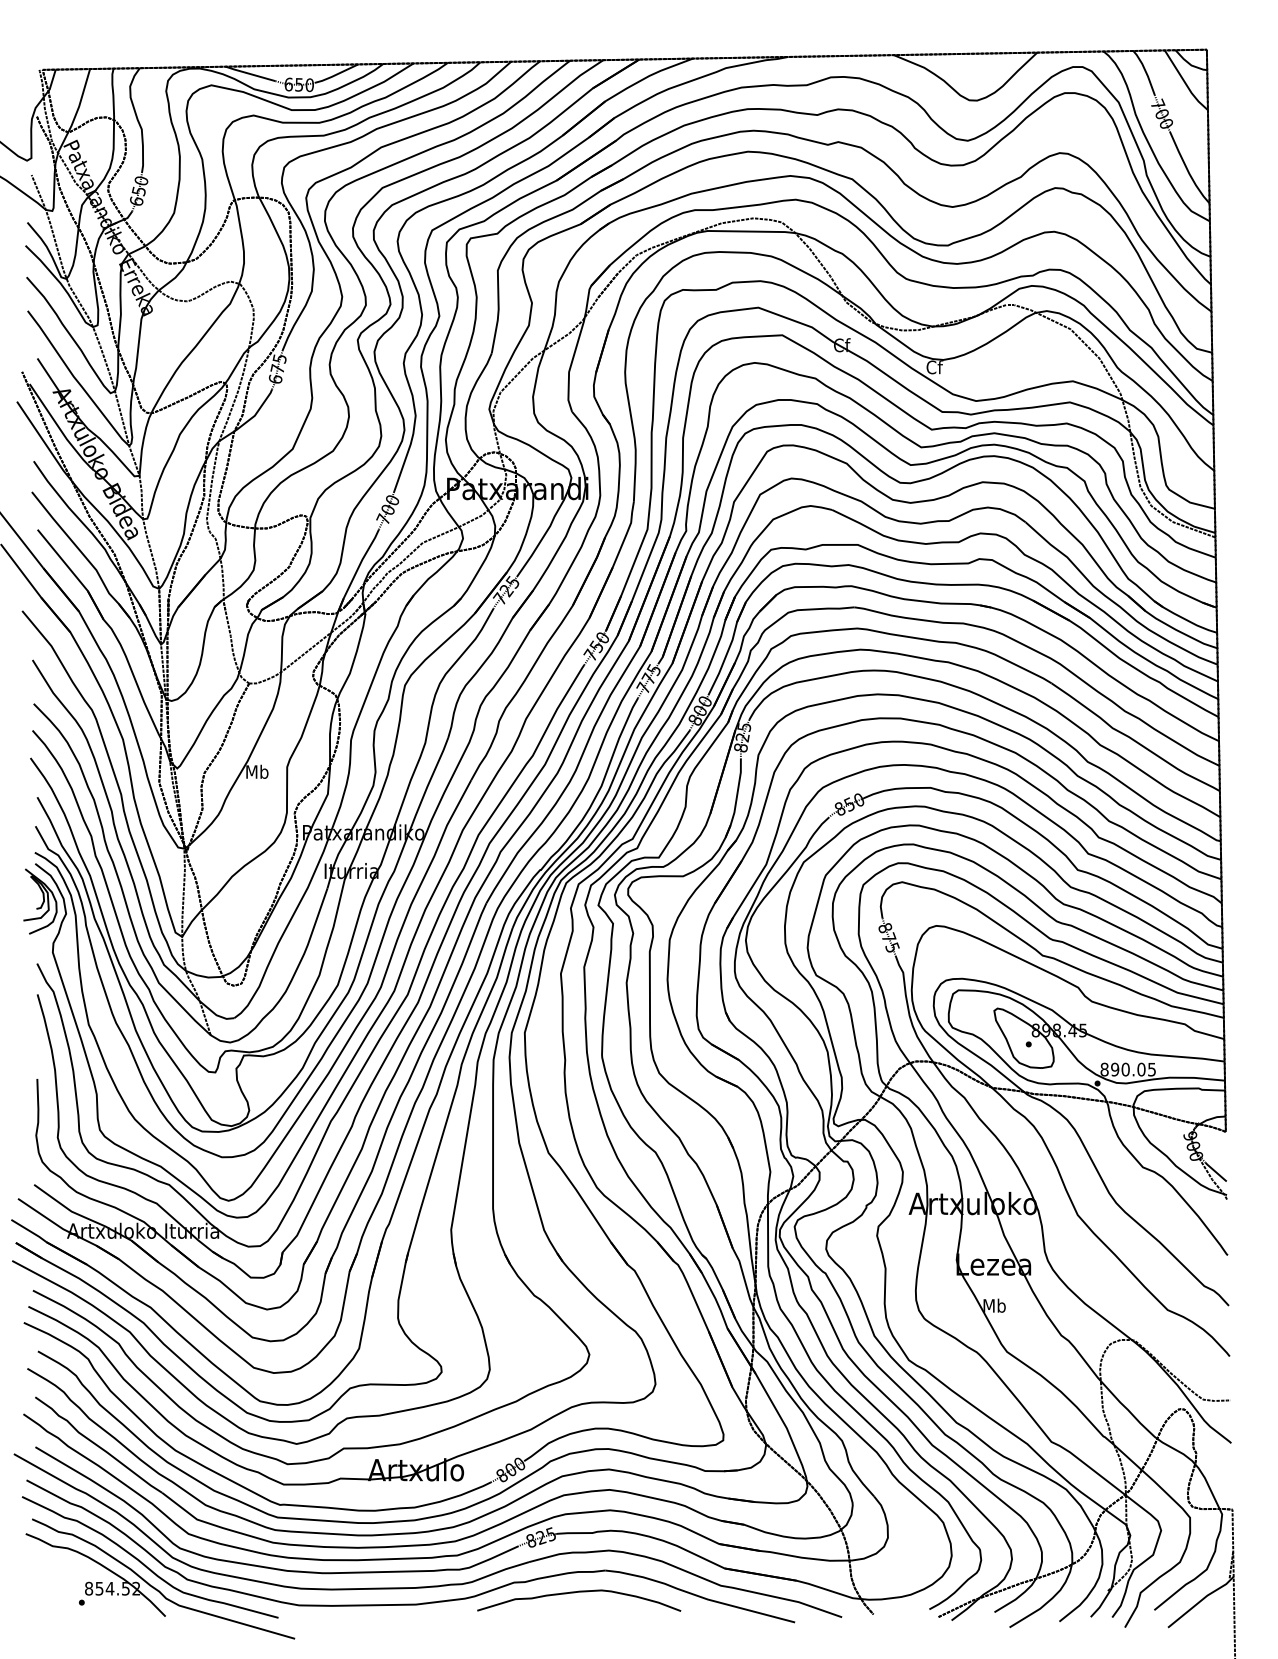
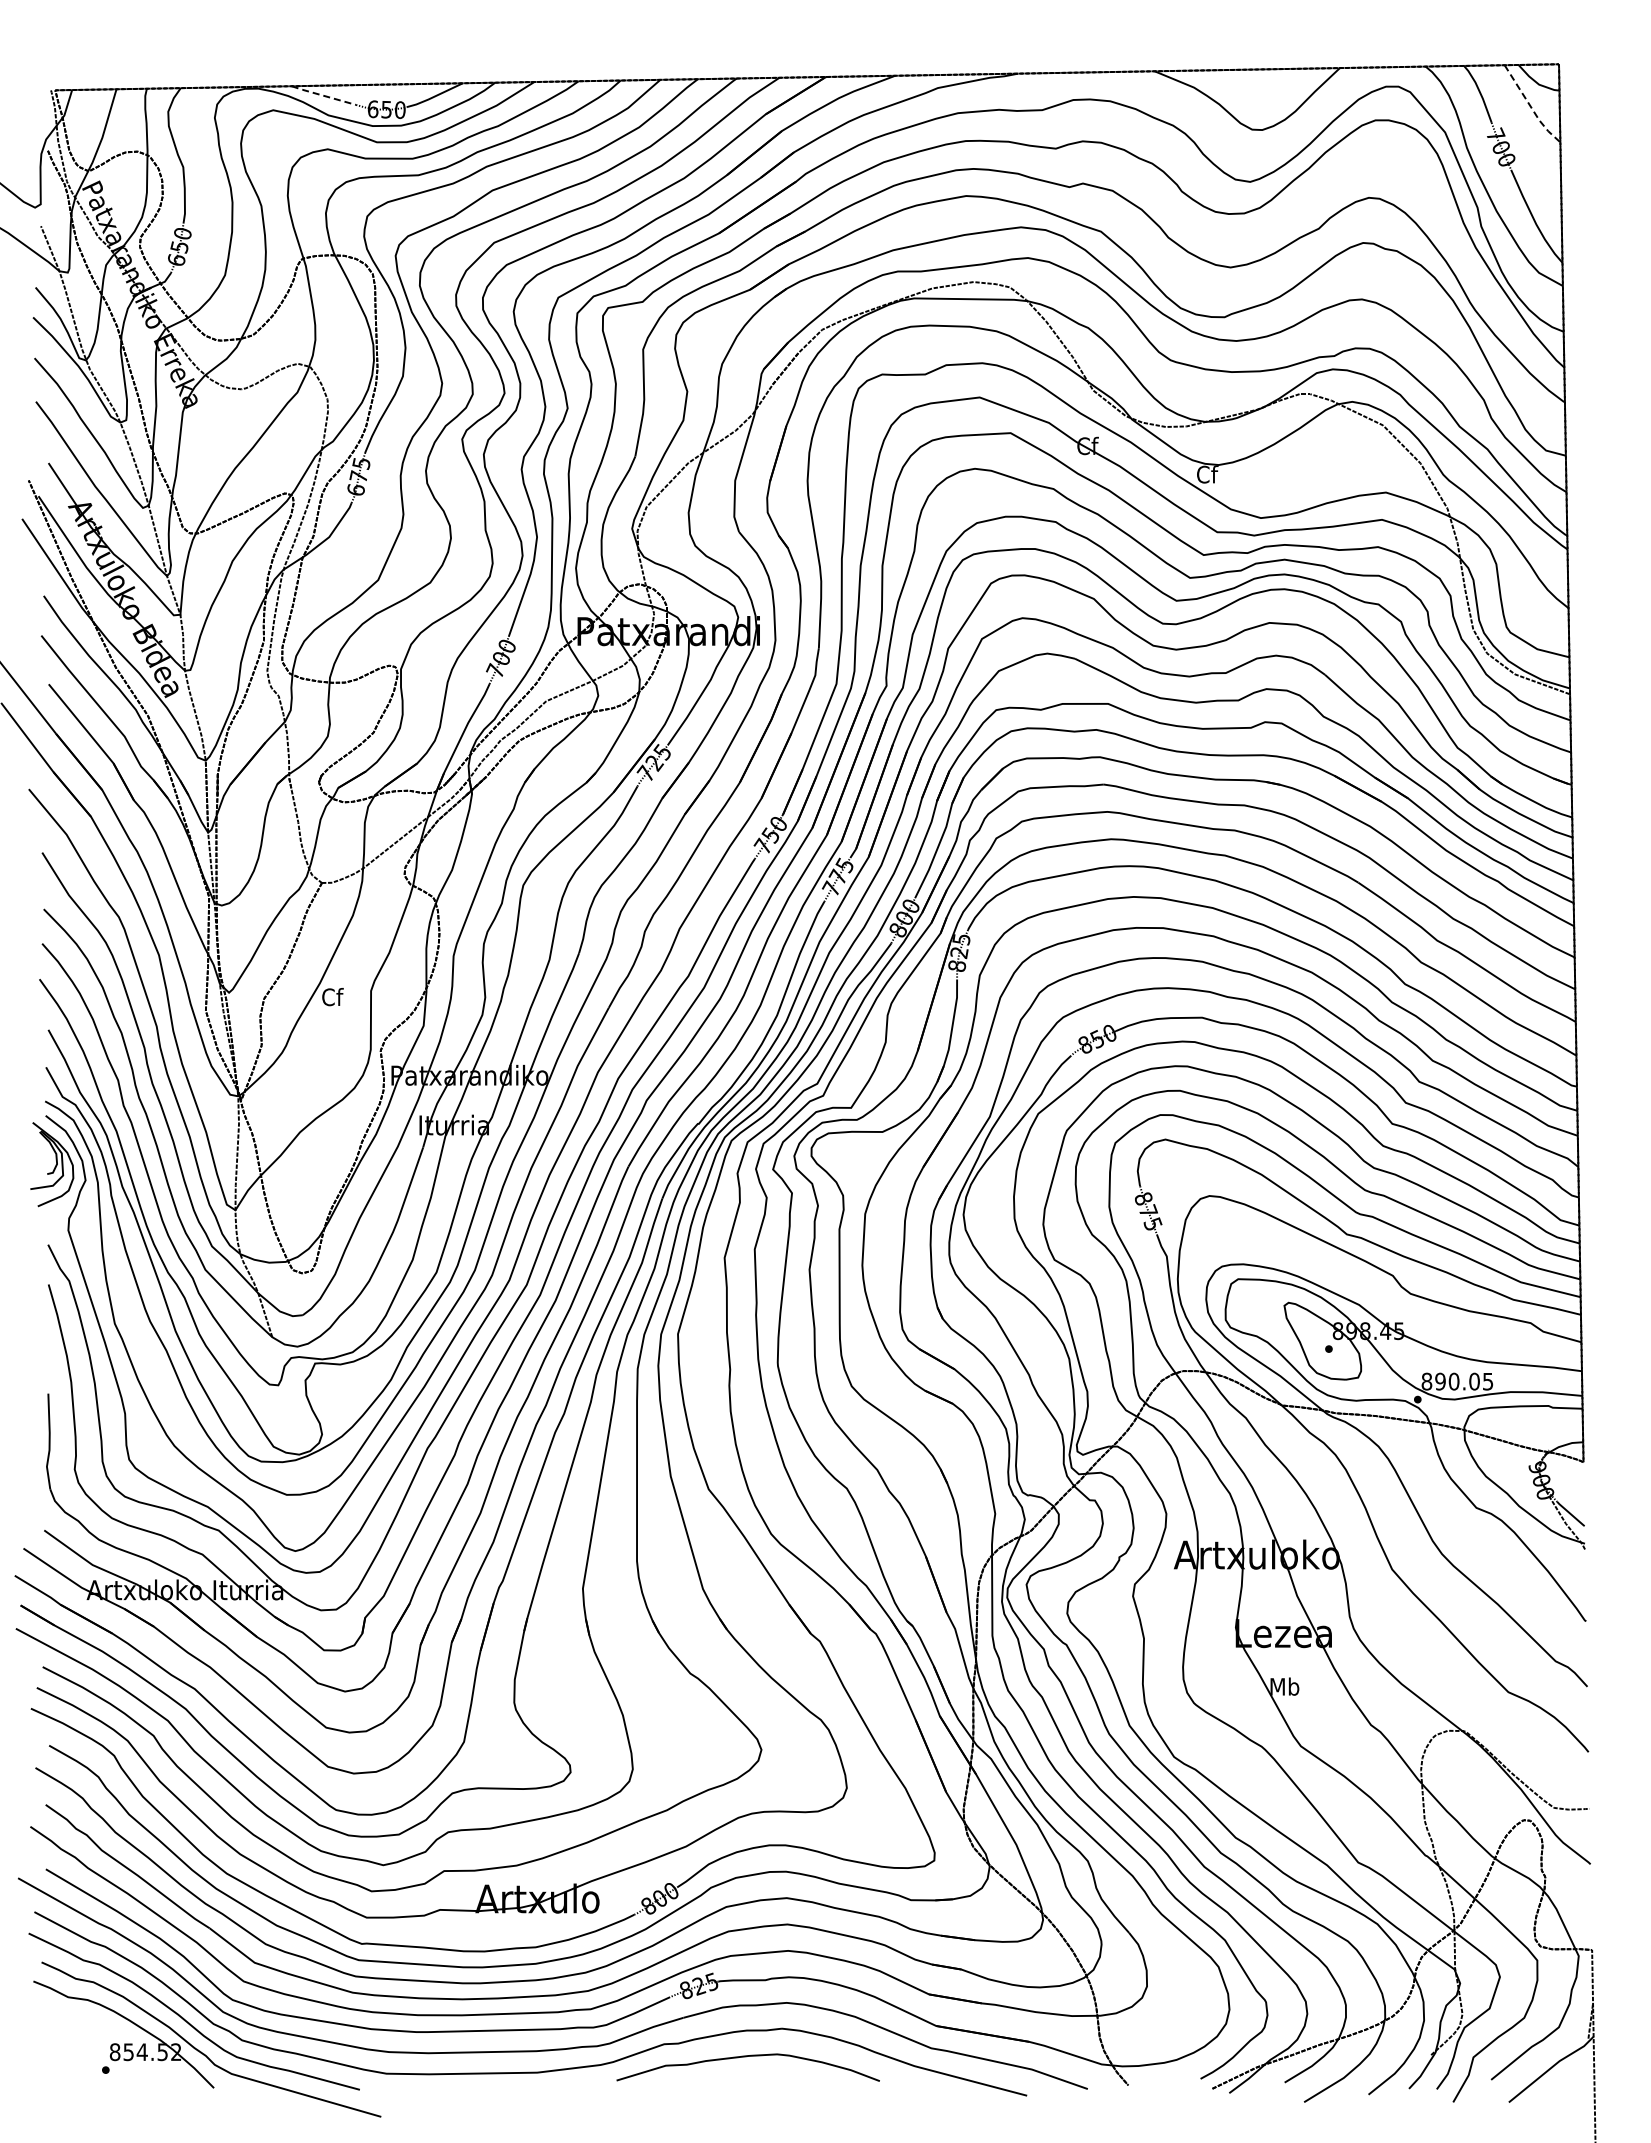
line: (250, 73) -> (323, 95), solid -> dashed
line: (1184, 82) -> (1530, 106), solid -> dashed
text: (257, 771) -> (332, 996), Mb -> Cf

